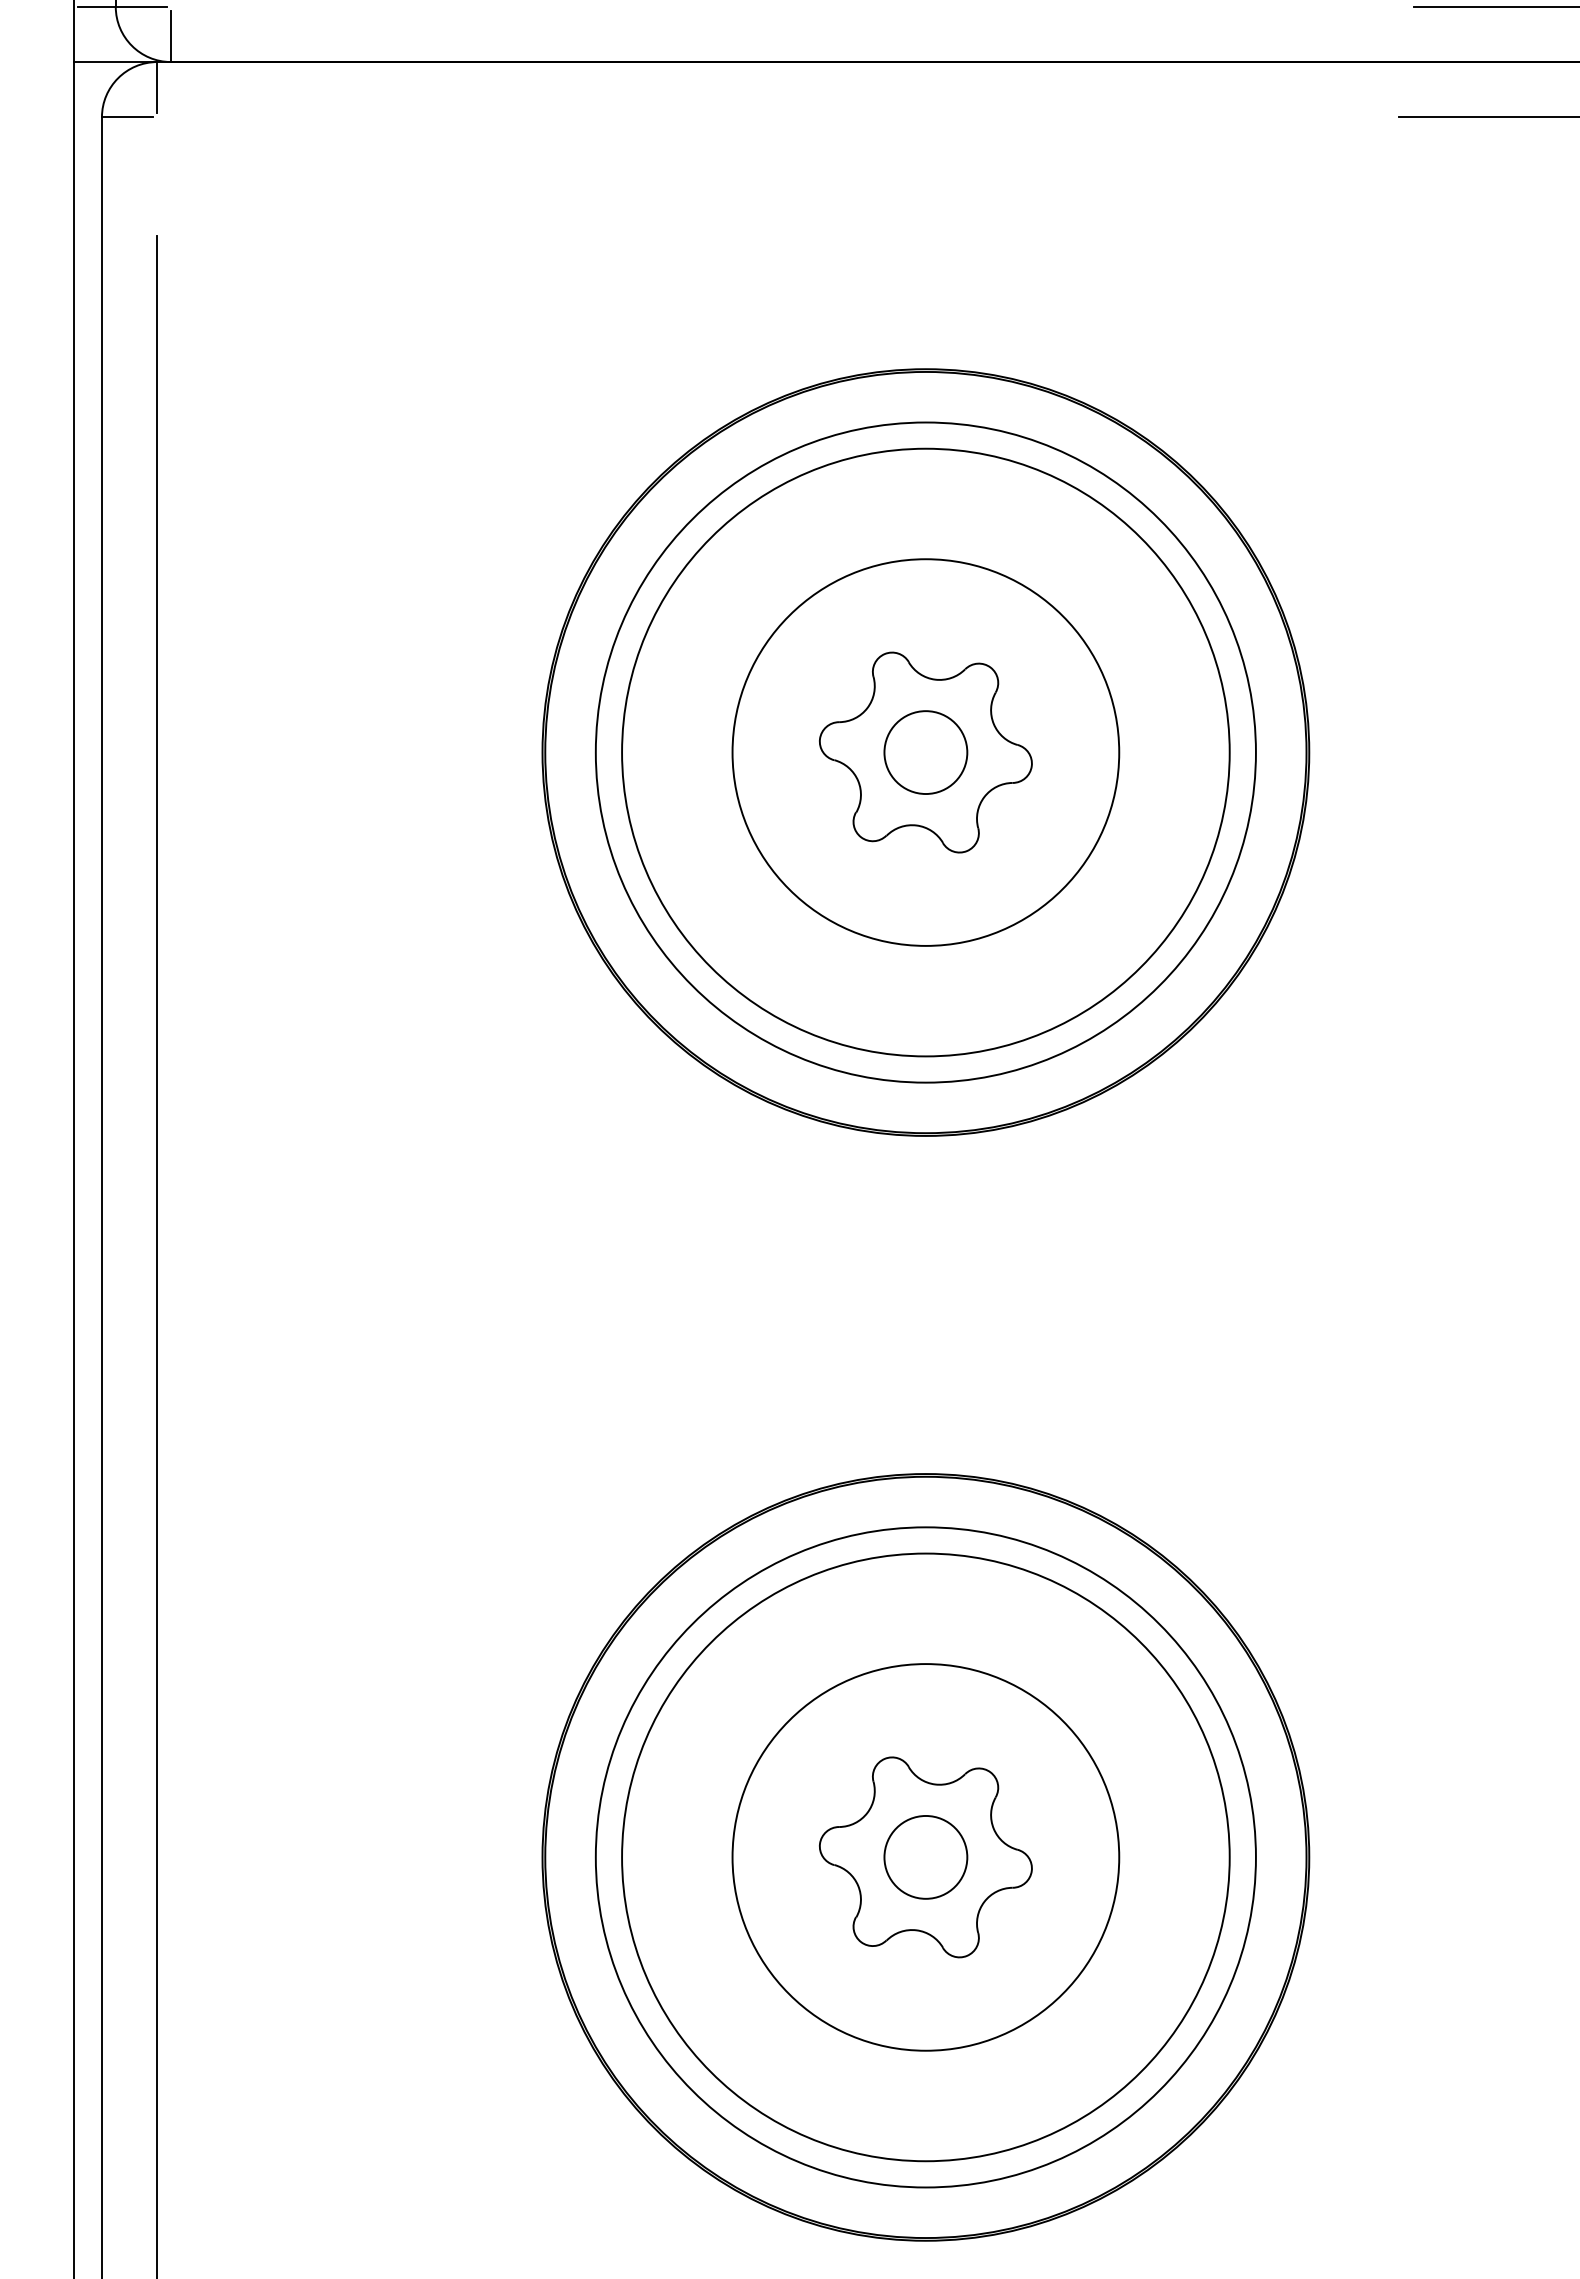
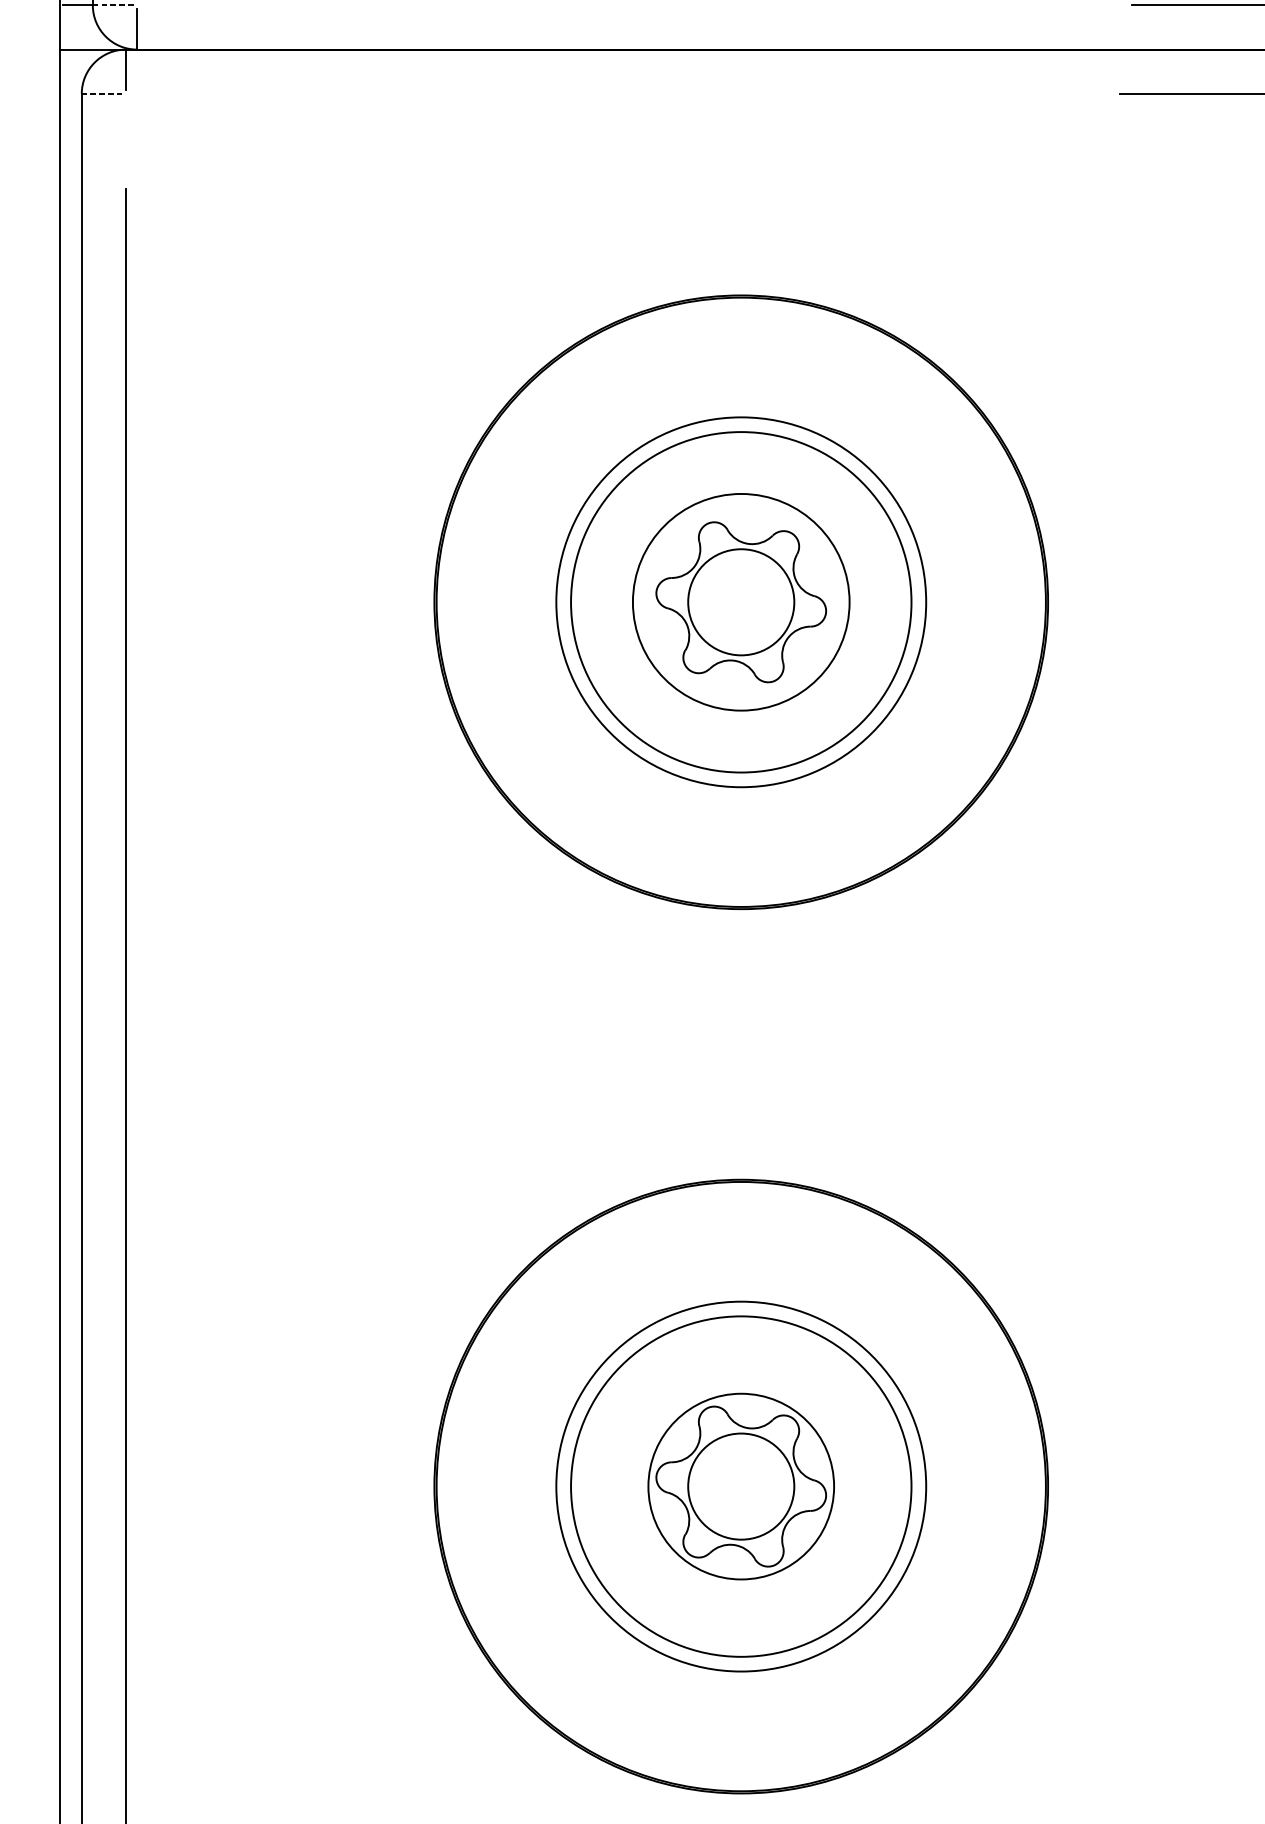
line: (141, 6) -> (113, 5), solid -> dashed
line: (126, 117) -> (101, 93), solid -> dashed
circle: (925, 752) -> (740, 602), size x0.7
circle: (925, 752) -> (740, 602), size x0.7
circle: (925, 752) -> (740, 602), size x0.7
circle: (925, 752) -> (740, 602), size x1.6
circle: (925, 1856) -> (740, 1485), size x1.6
circle: (925, 1857) -> (740, 1486), size x0.6
circle: (925, 1857) -> (740, 1486), size x0.7
circle: (925, 1857) -> (740, 1486), size x0.7

